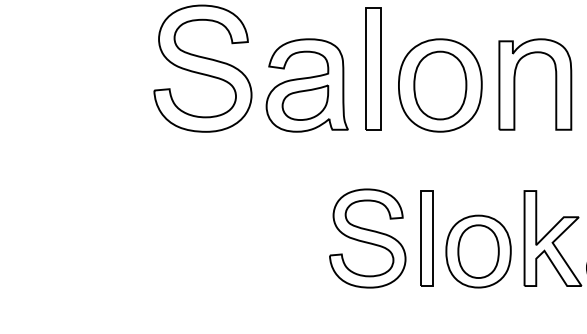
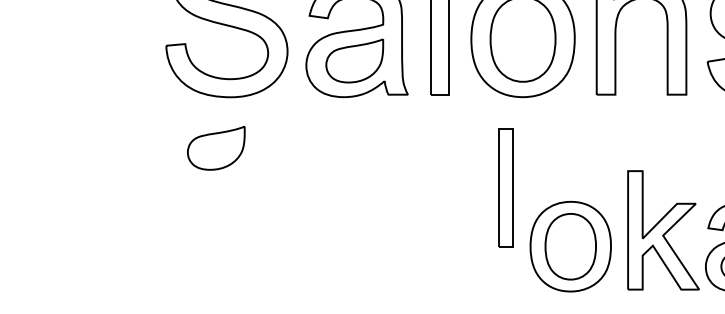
part: (194, 172) -> (216, 147), added
part: (367, 238) -> (432, 230), removed
part: (426, 238) -> (505, 187), moved

